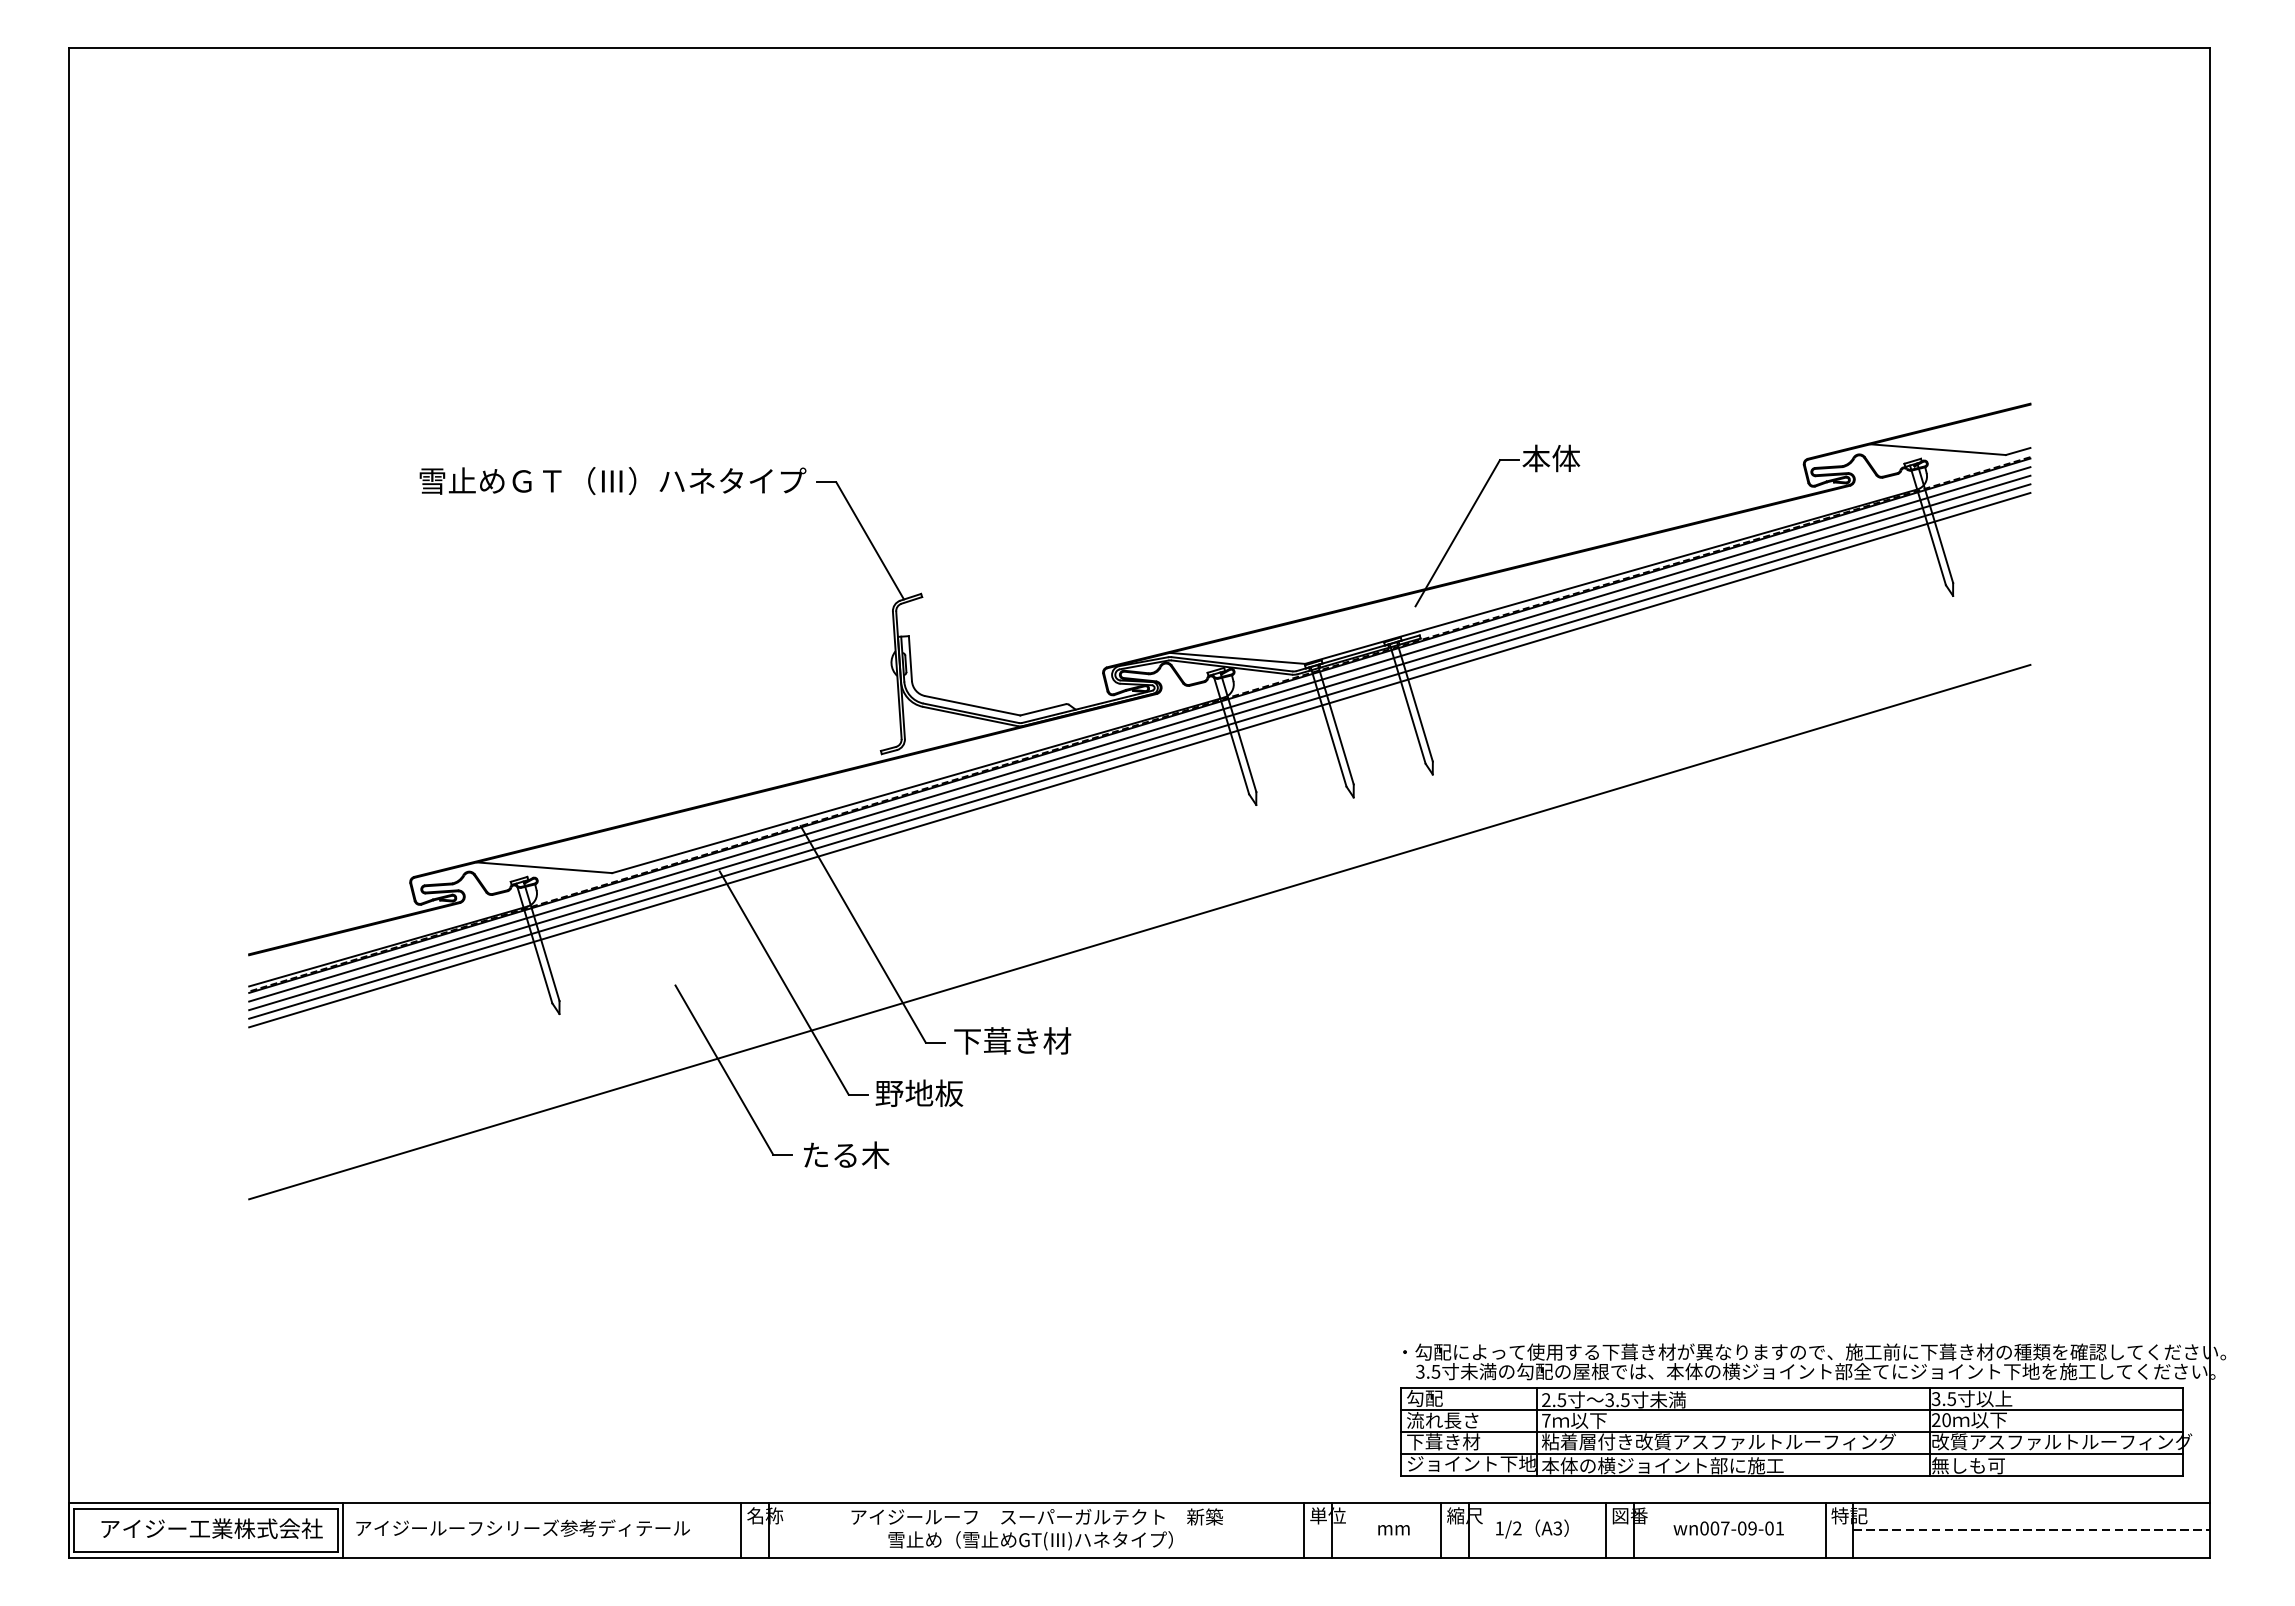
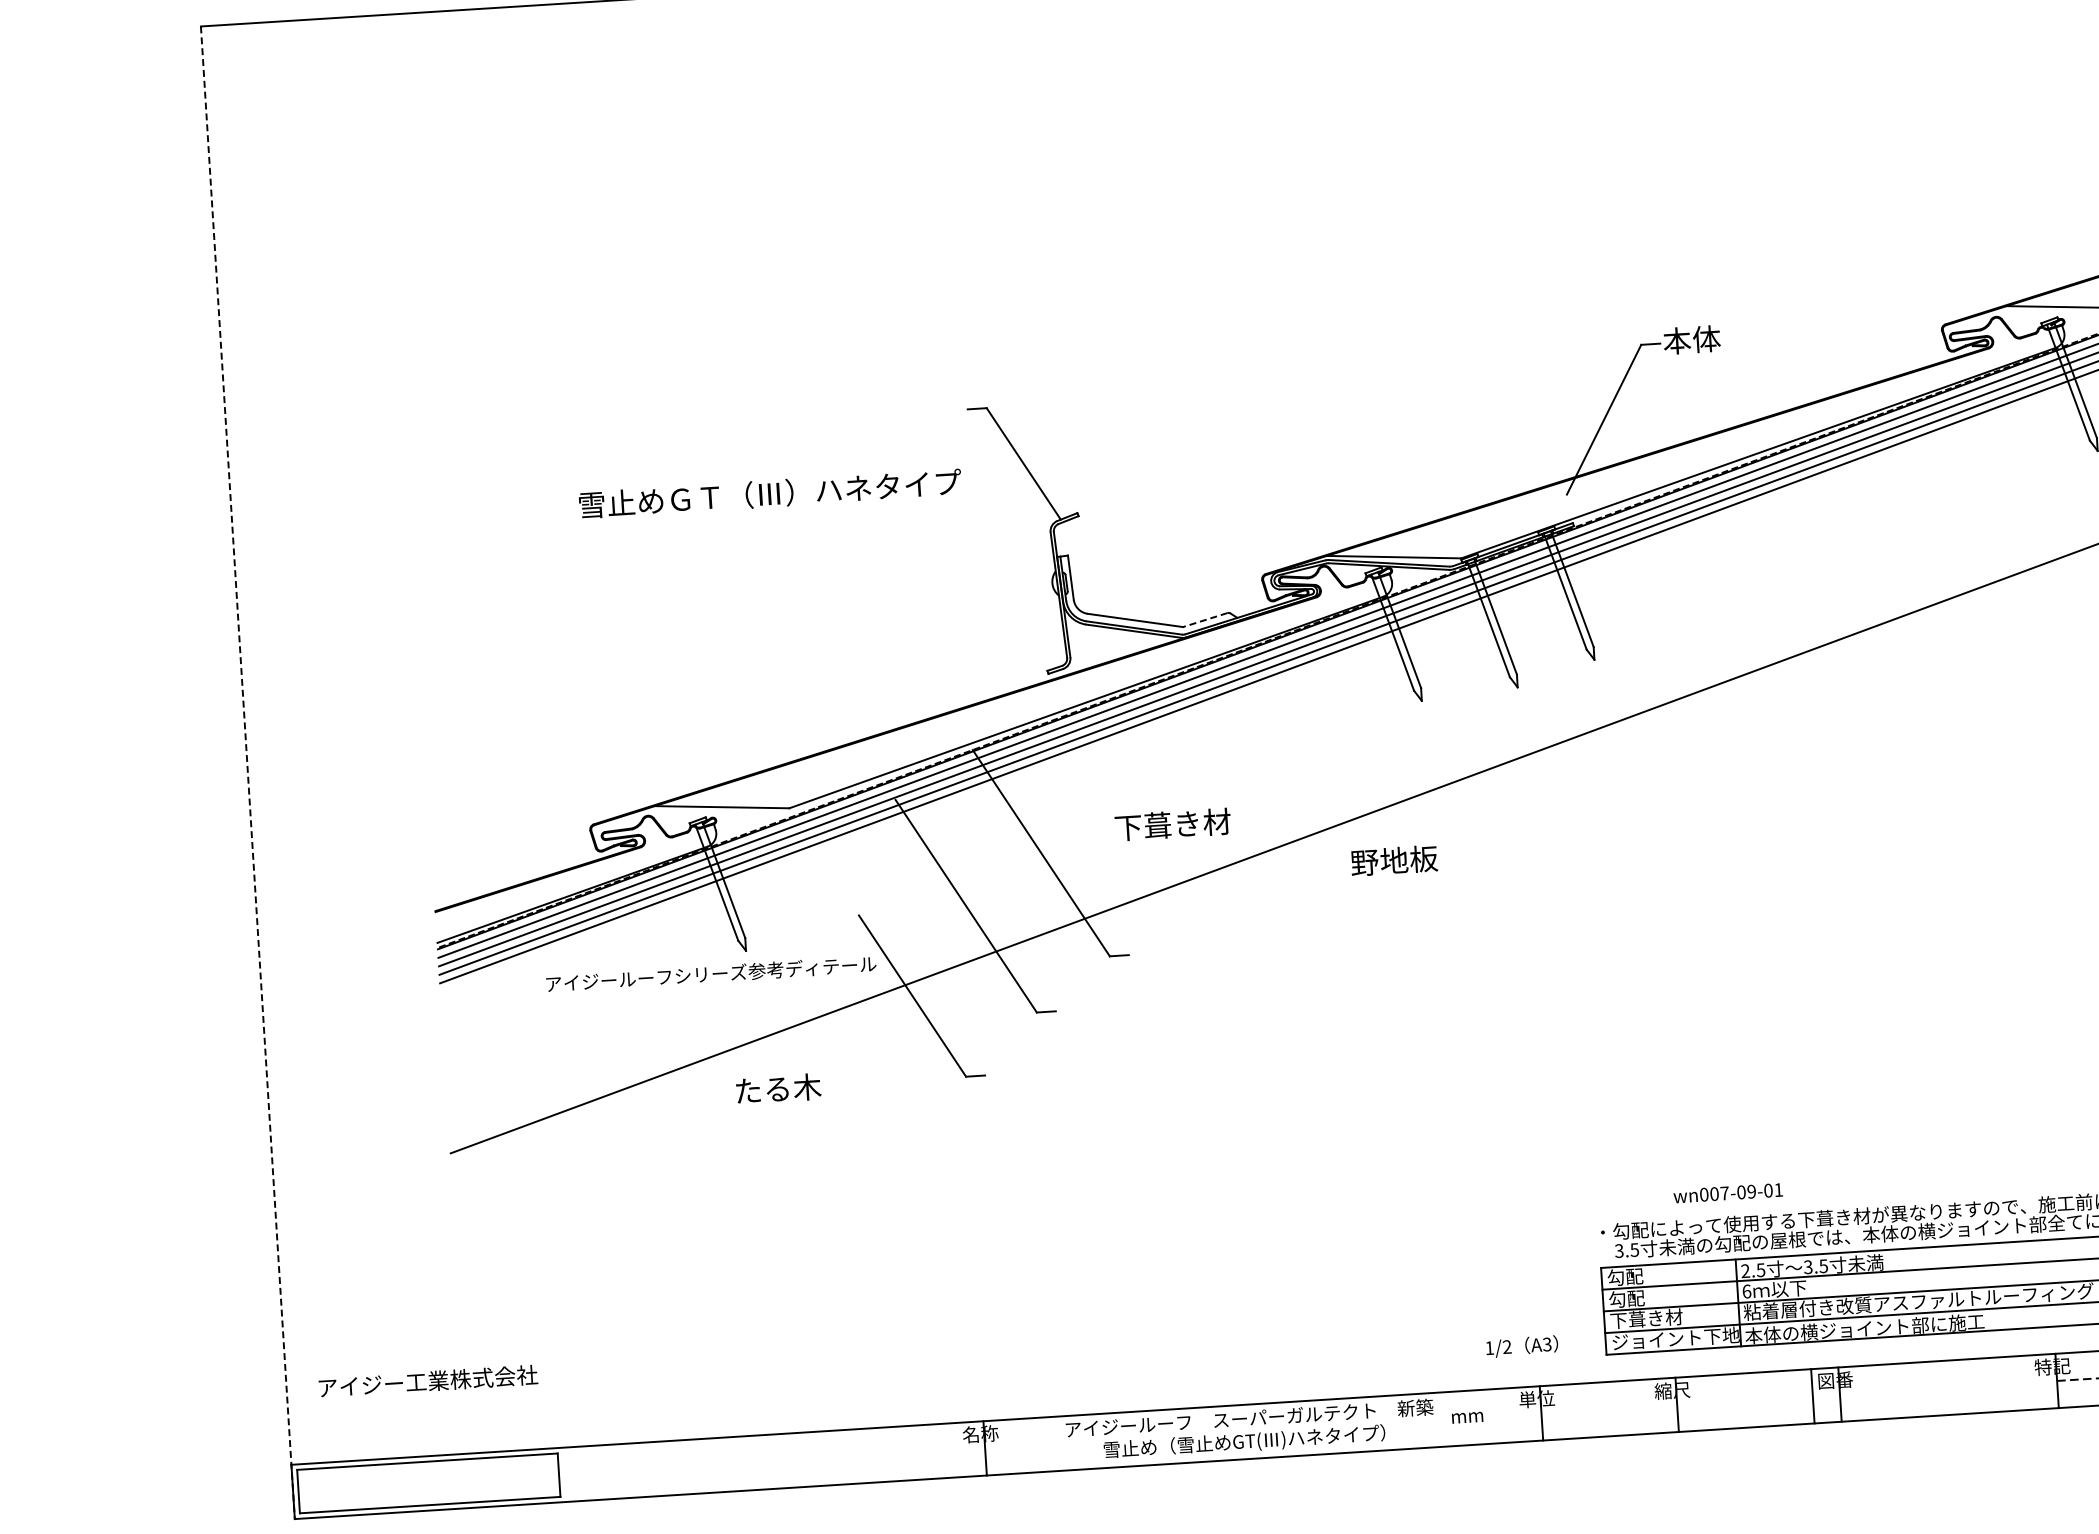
text: (612, 480) -> (769, 493), moved
line: (1042, 709) -> (1204, 619), solid -> dashed
line: (68, 802) -> (247, 772), solid -> dashed
text: (1012, 1040) -> (1172, 824), moved
text: (919, 1092) -> (1394, 859), moved
text: (846, 1154) -> (778, 1088), moved
text: (1442, 1420) -> (1644, 1297), 流れ長さ -> 勾配
text: (1546, 1420) -> (1747, 1291), 7 -> 6
text: (522, 1527) -> (710, 973), moved
text: (211, 1528) -> (427, 1381), moved
text: (1532, 1528) -> (1522, 1346), moved
text: (1728, 1528) -> (1727, 1193), moved
line: (343, 1530) -> (564, 1474), removed
line: (741, 1530) -> (958, 1450), removed
line: (1304, 1530) -> (1514, 1415), removed
text: (1393, 1530) -> (1467, 1418), moved
line: (1441, 1530) -> (1650, 1406), removed
line: (1825, 1530) -> (2029, 1382), removed

